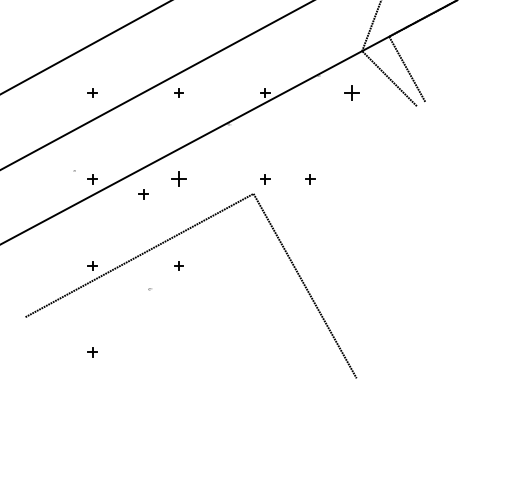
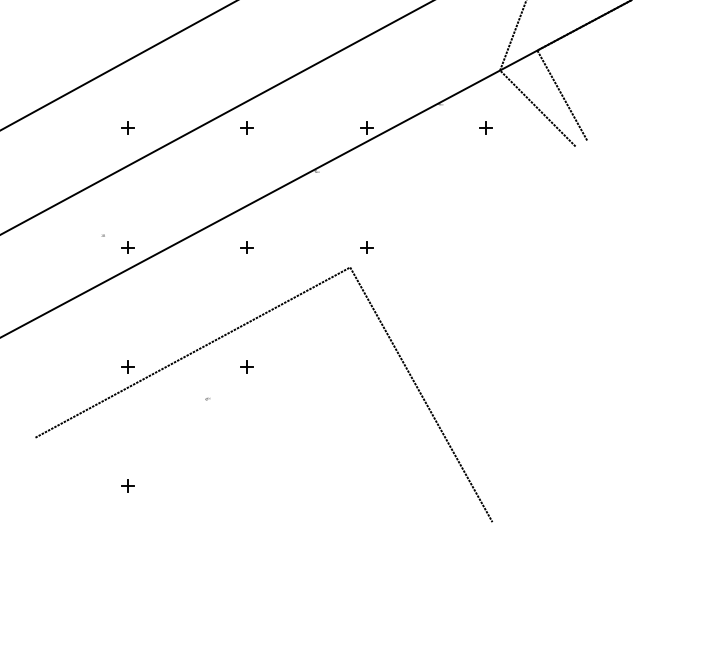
part: (351, 92) -> (485, 127), size x0.62
part: (178, 179) -> (246, 247), size x0.62
part: (310, 179) -> (428, 247), removed
part: (143, 194) -> (198, 268), removed

